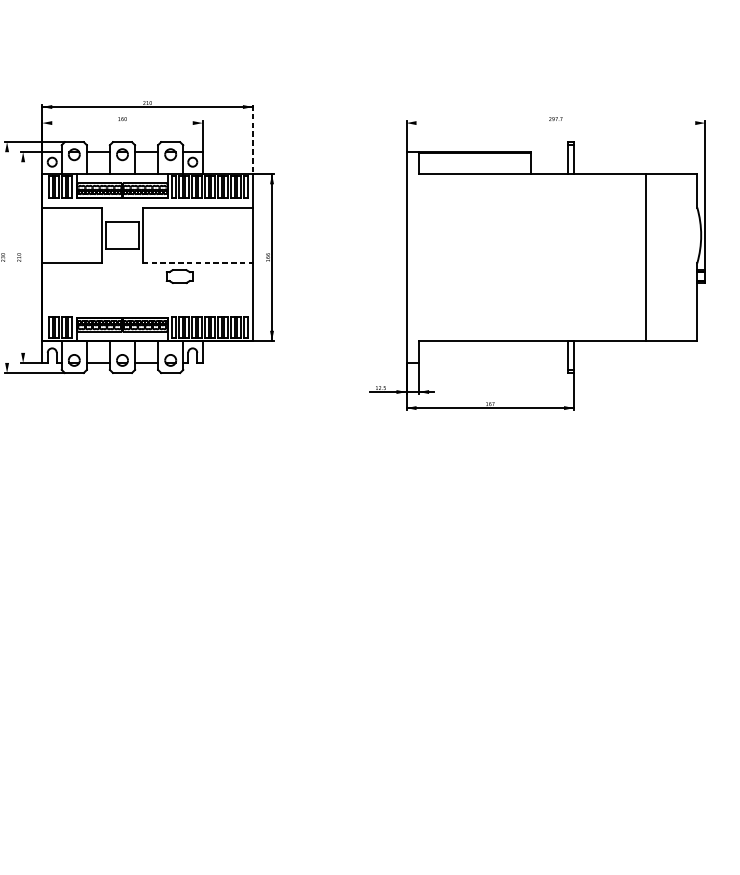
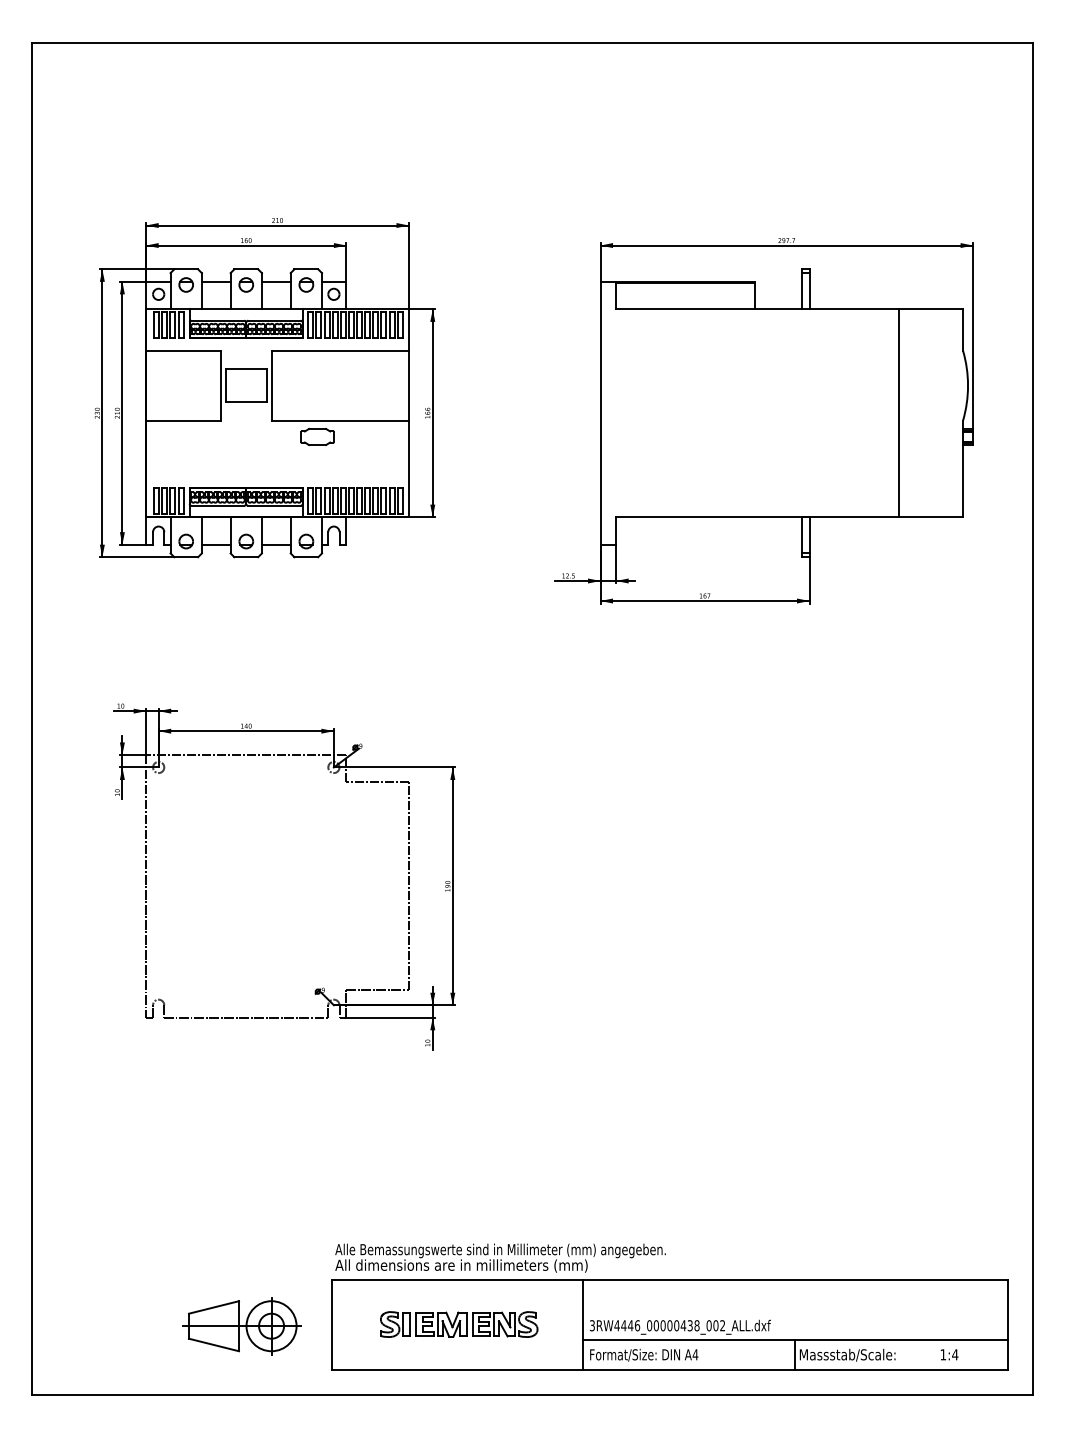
line: (122, 123) -> (246, 245), added
line: (555, 123) -> (786, 245), added
line: (253, 139) -> (409, 266), dashed -> solid
line: (23, 256) -> (122, 412), added
line: (7, 257) -> (102, 413), added
line: (198, 263) -> (340, 420), dashed -> solid
part: (202, 553) -> (346, 782), added

